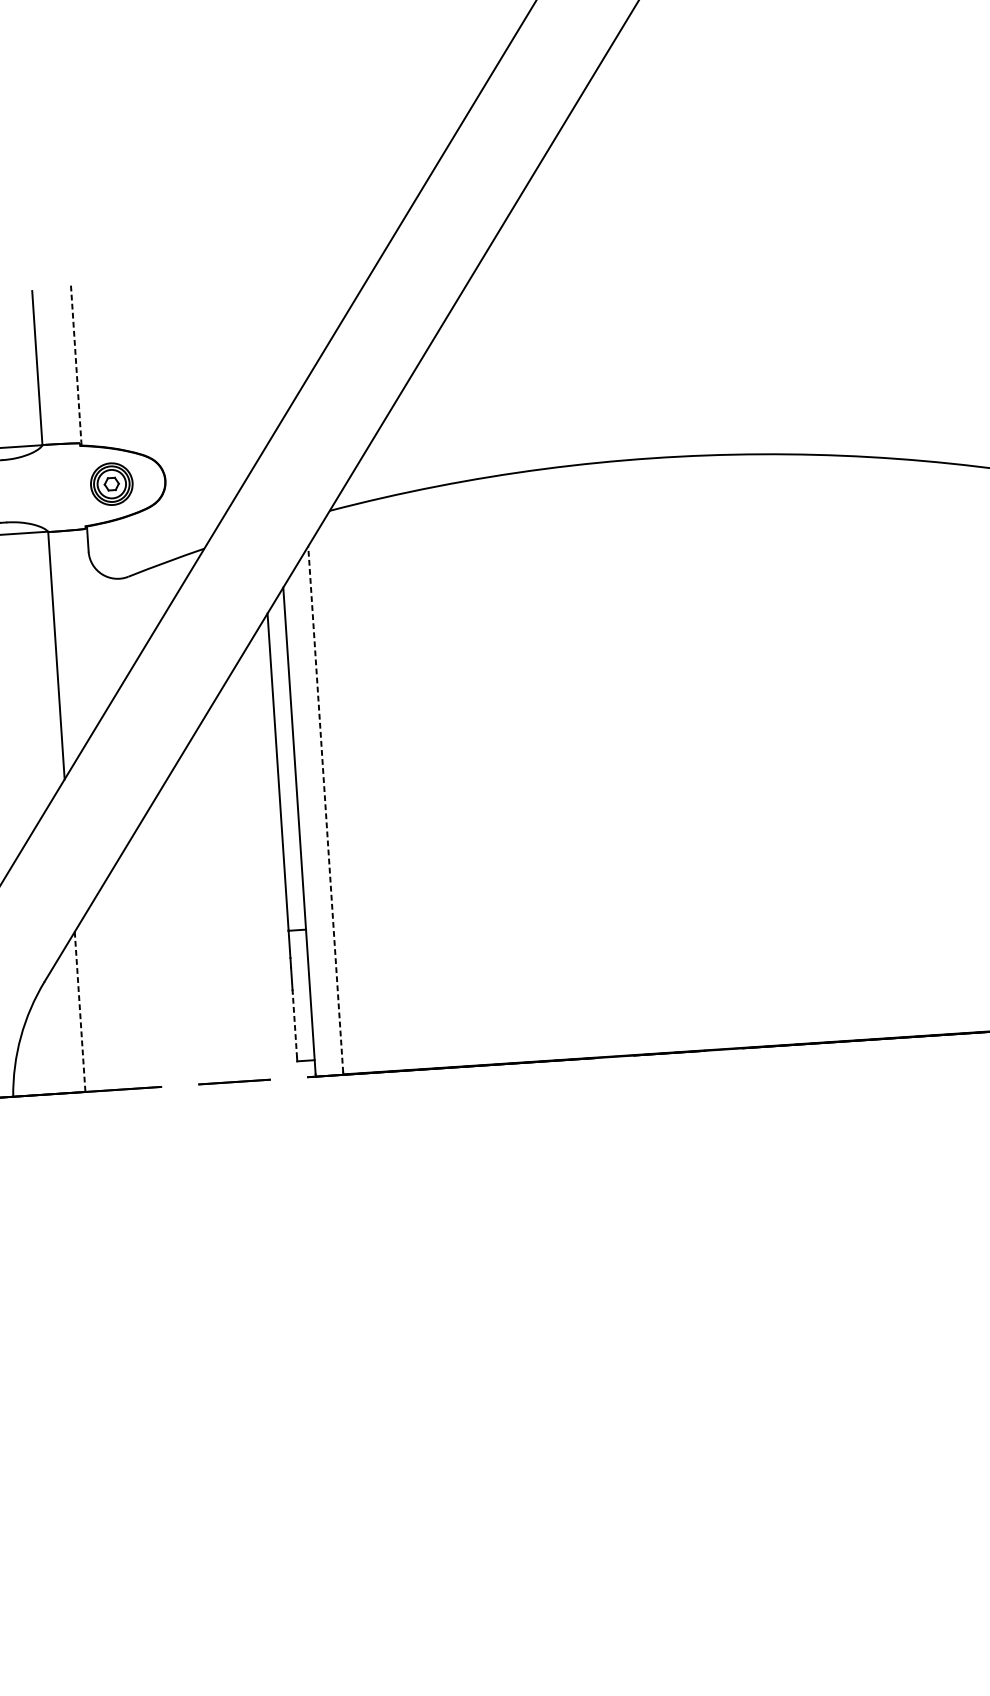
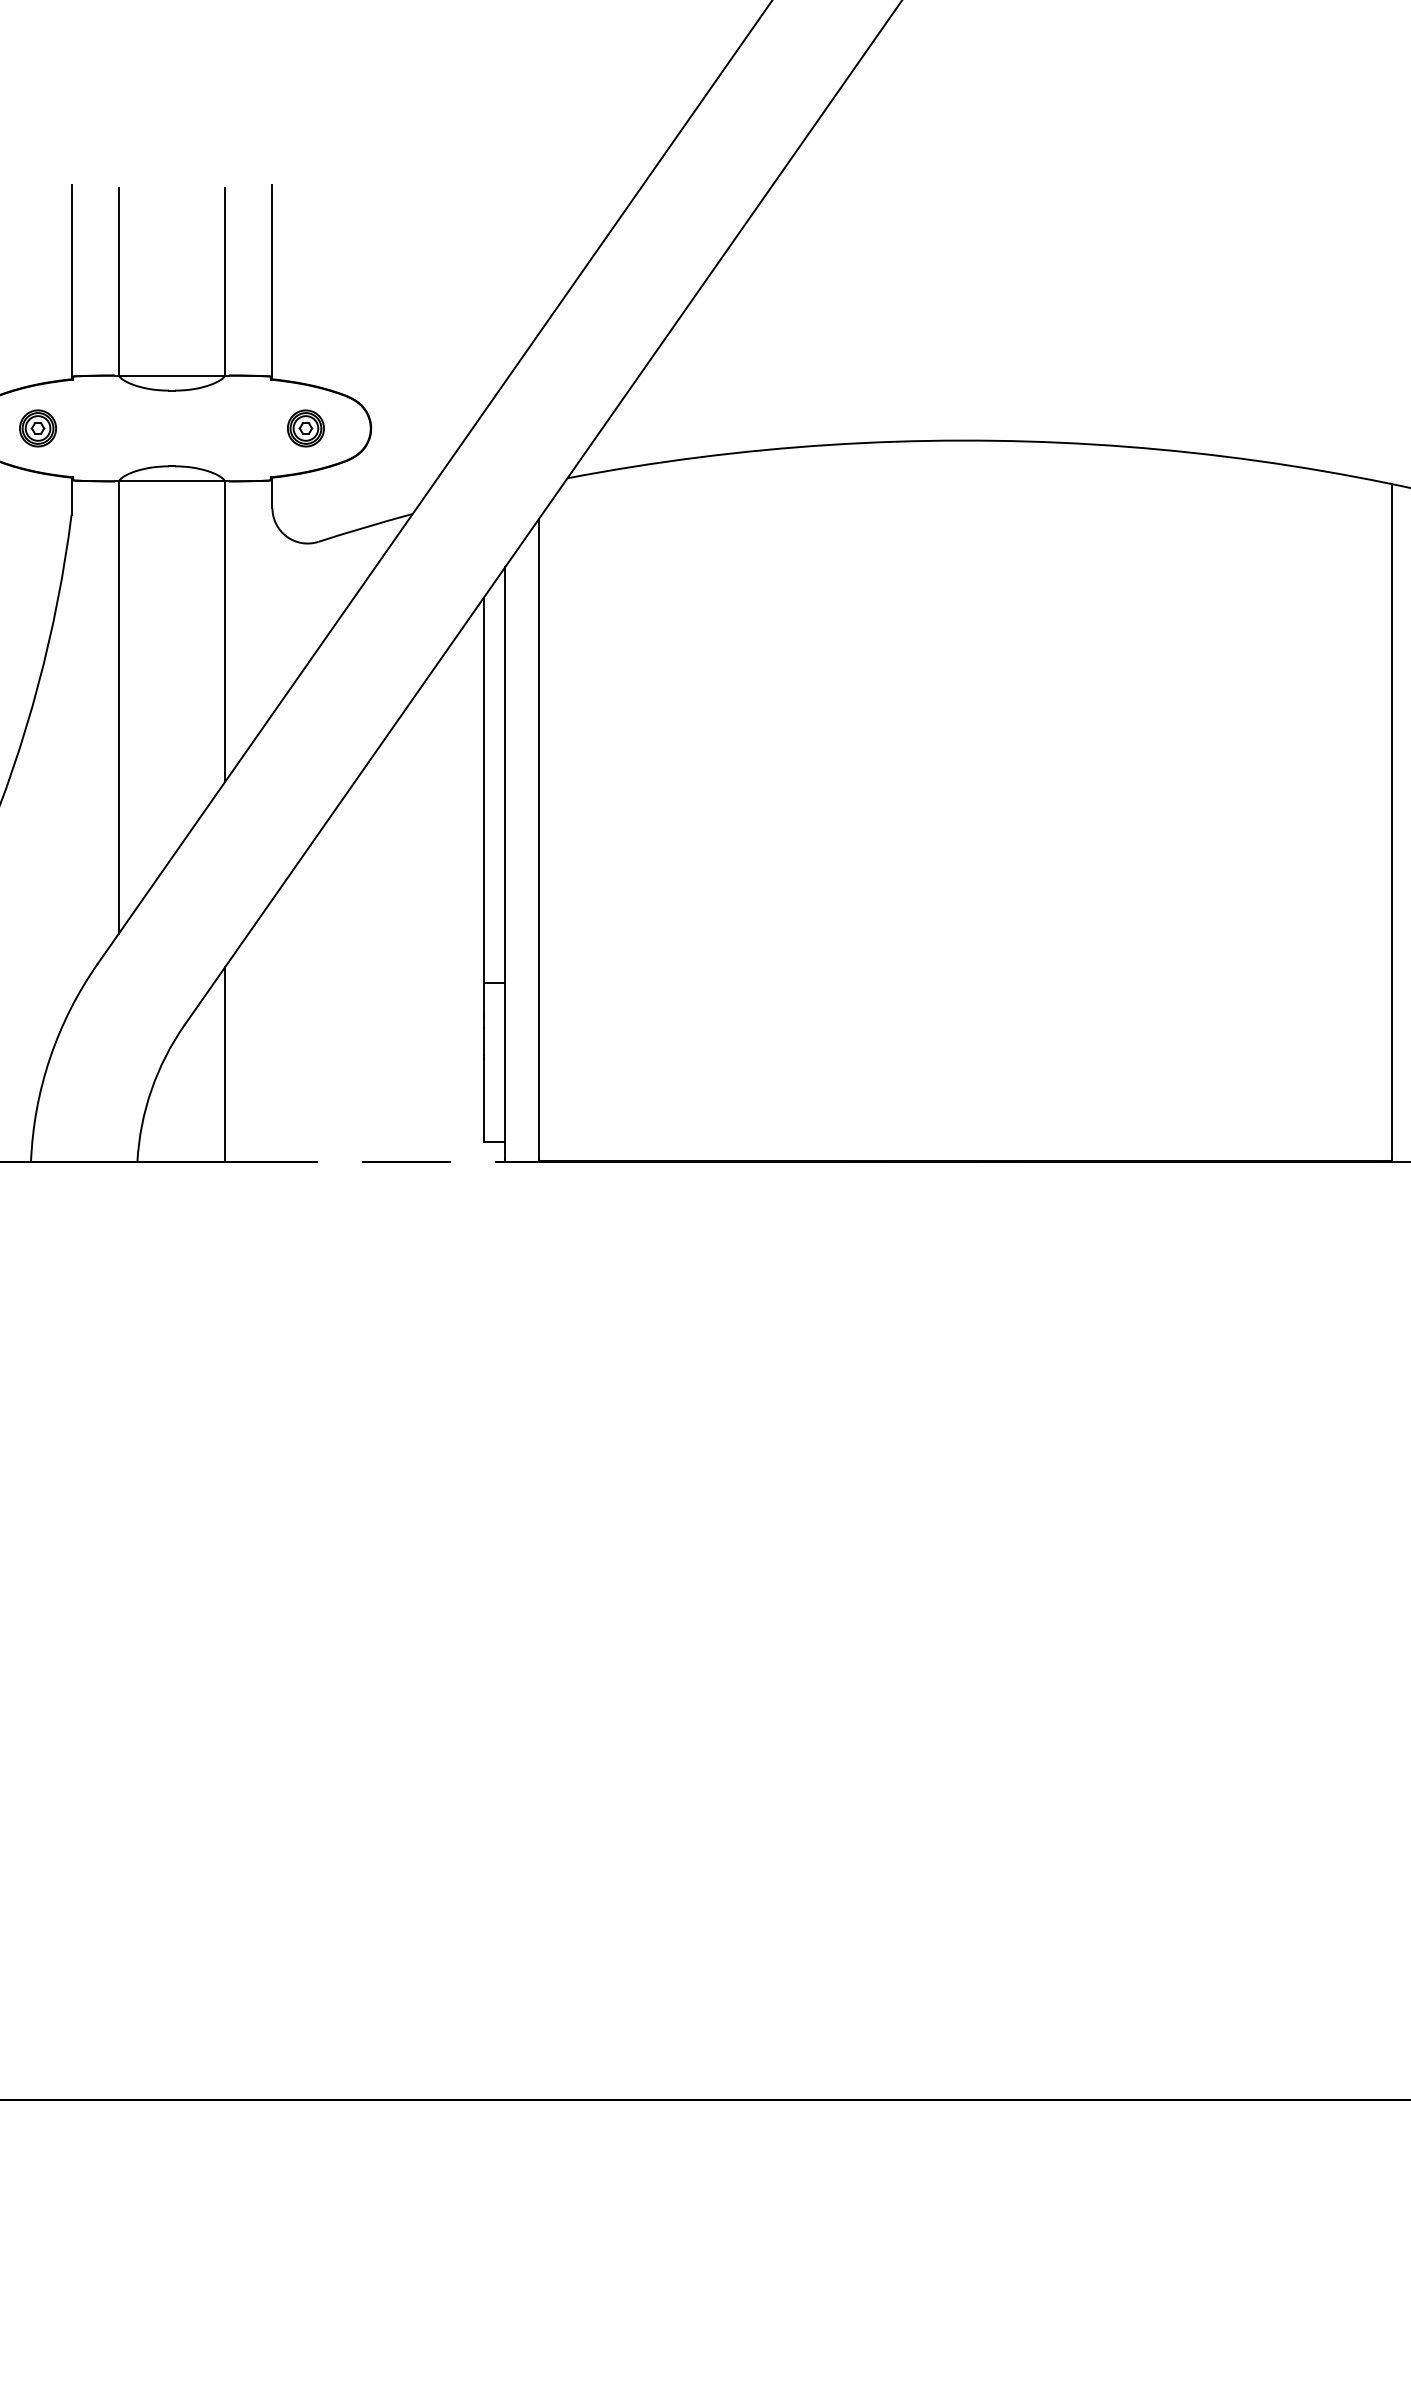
line: (76, 365) -> (272, 282), dashed -> solid
part: (111, 484) -> (305, 428), size x0.71
line: (325, 809) -> (538, 839), dashed -> solid
line: (80, 1011) -> (225, 1064), dashed -> solid
line: (294, 1025) -> (483, 1097), dashed -> solid

